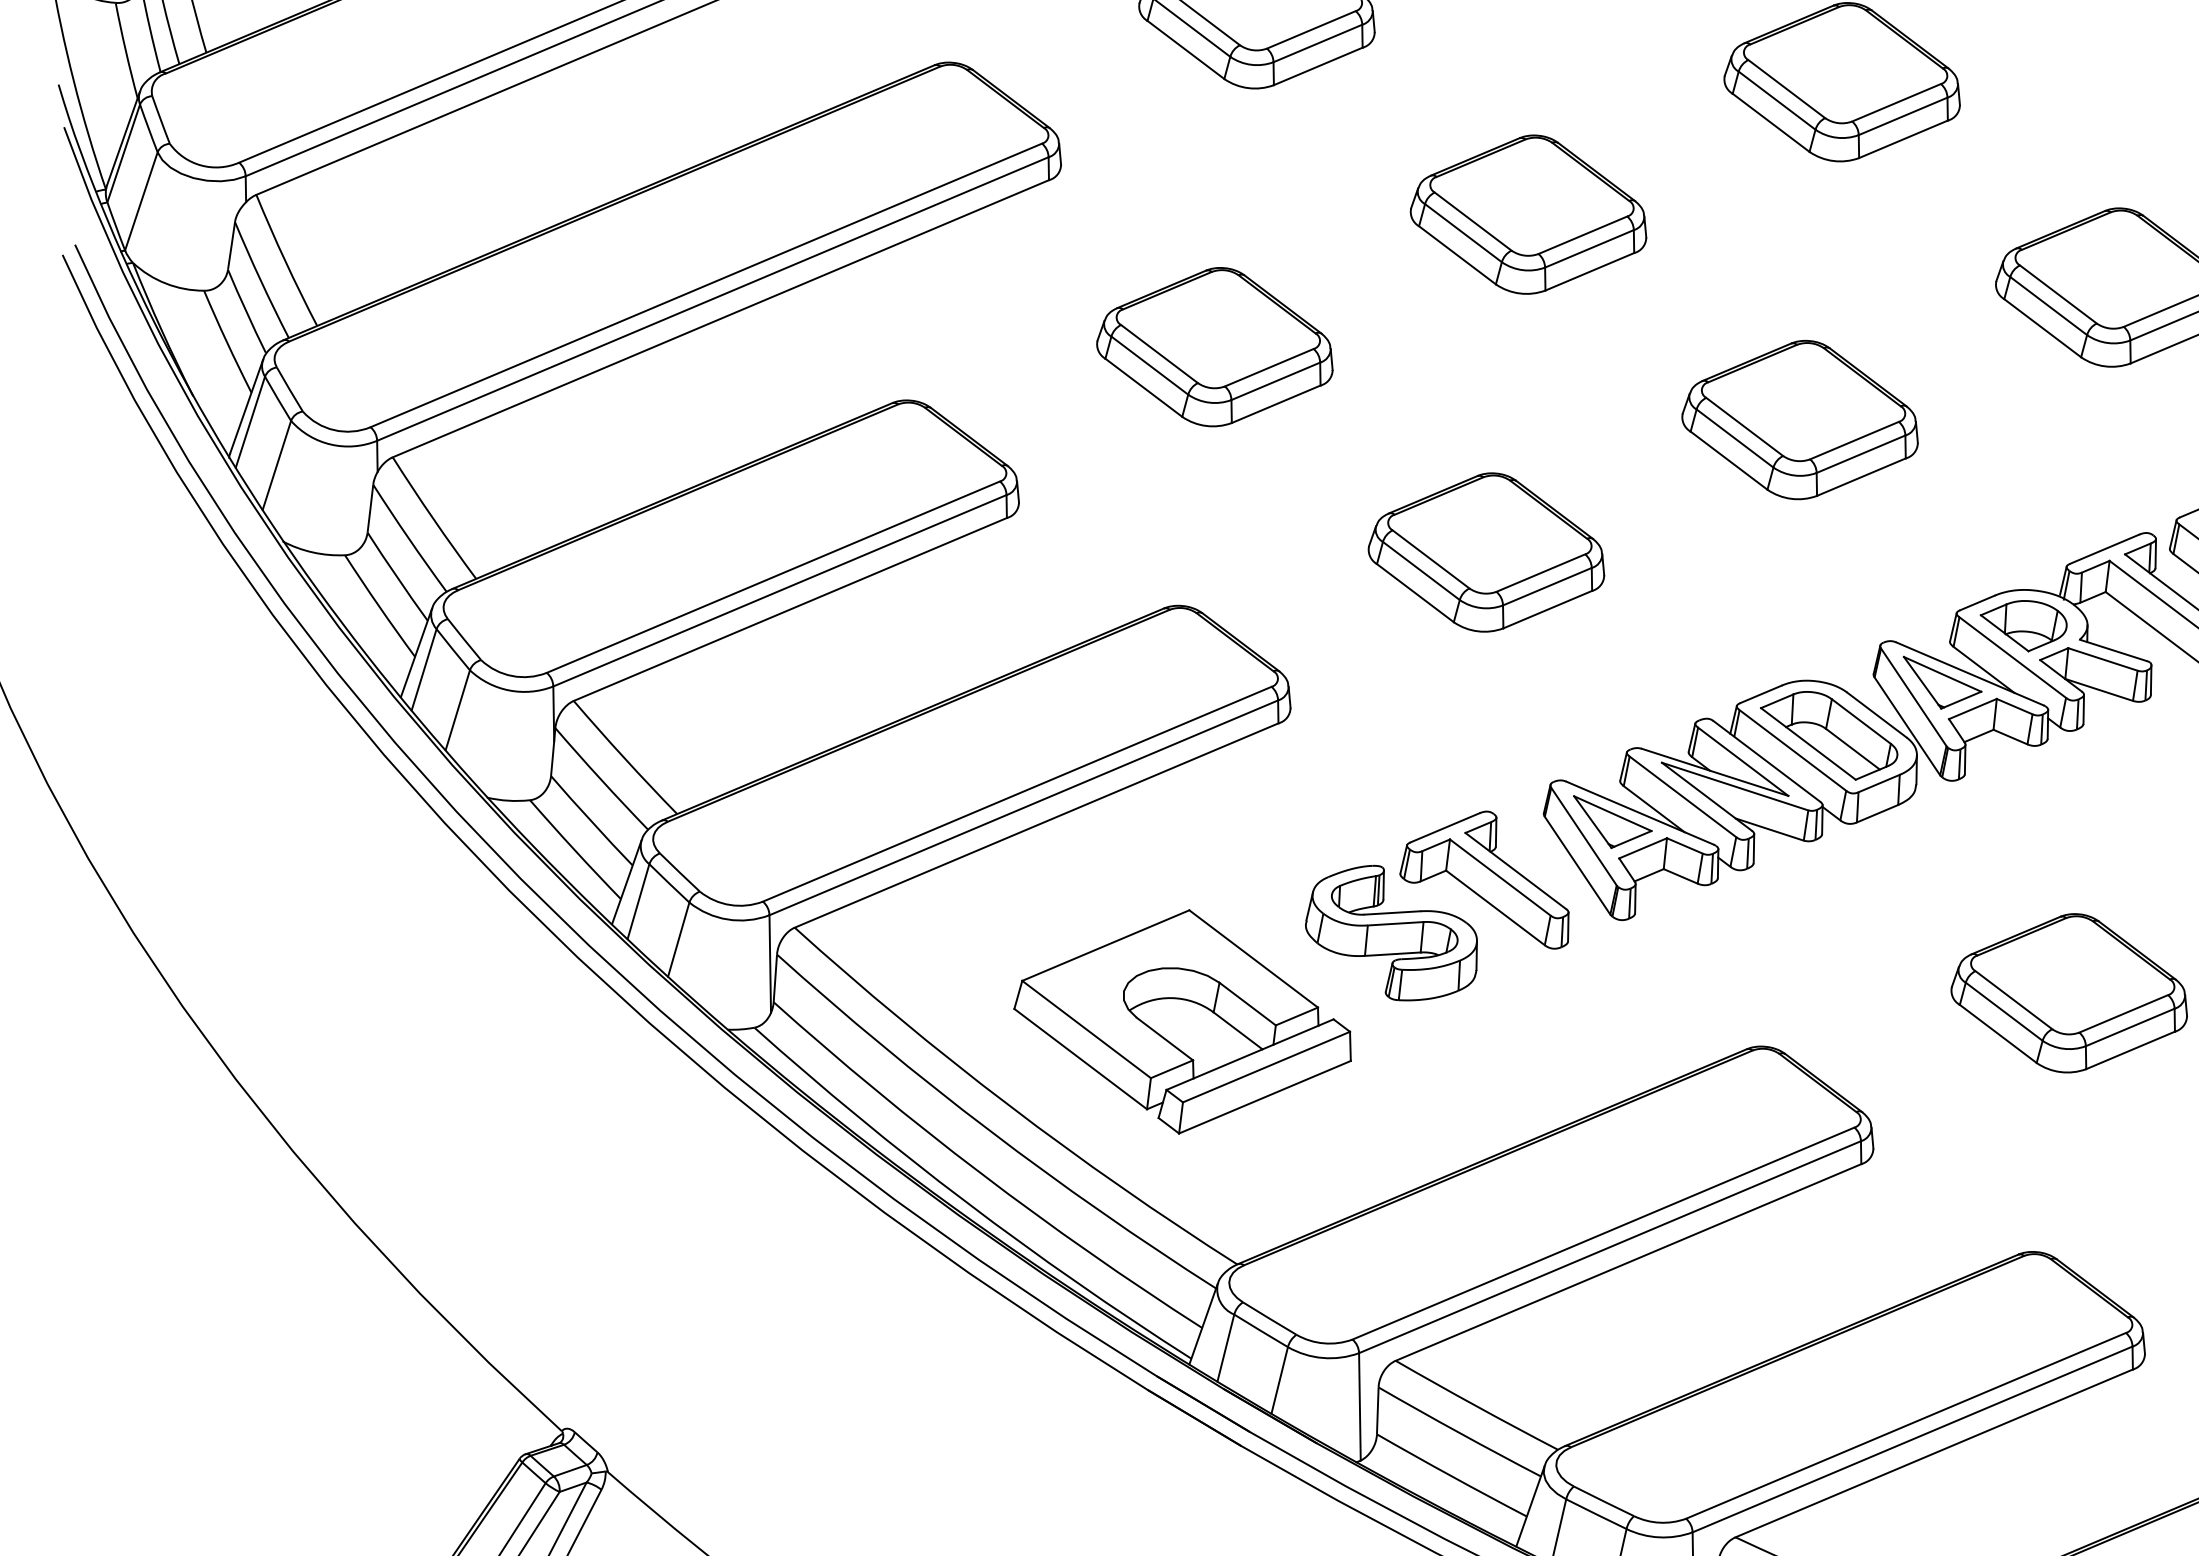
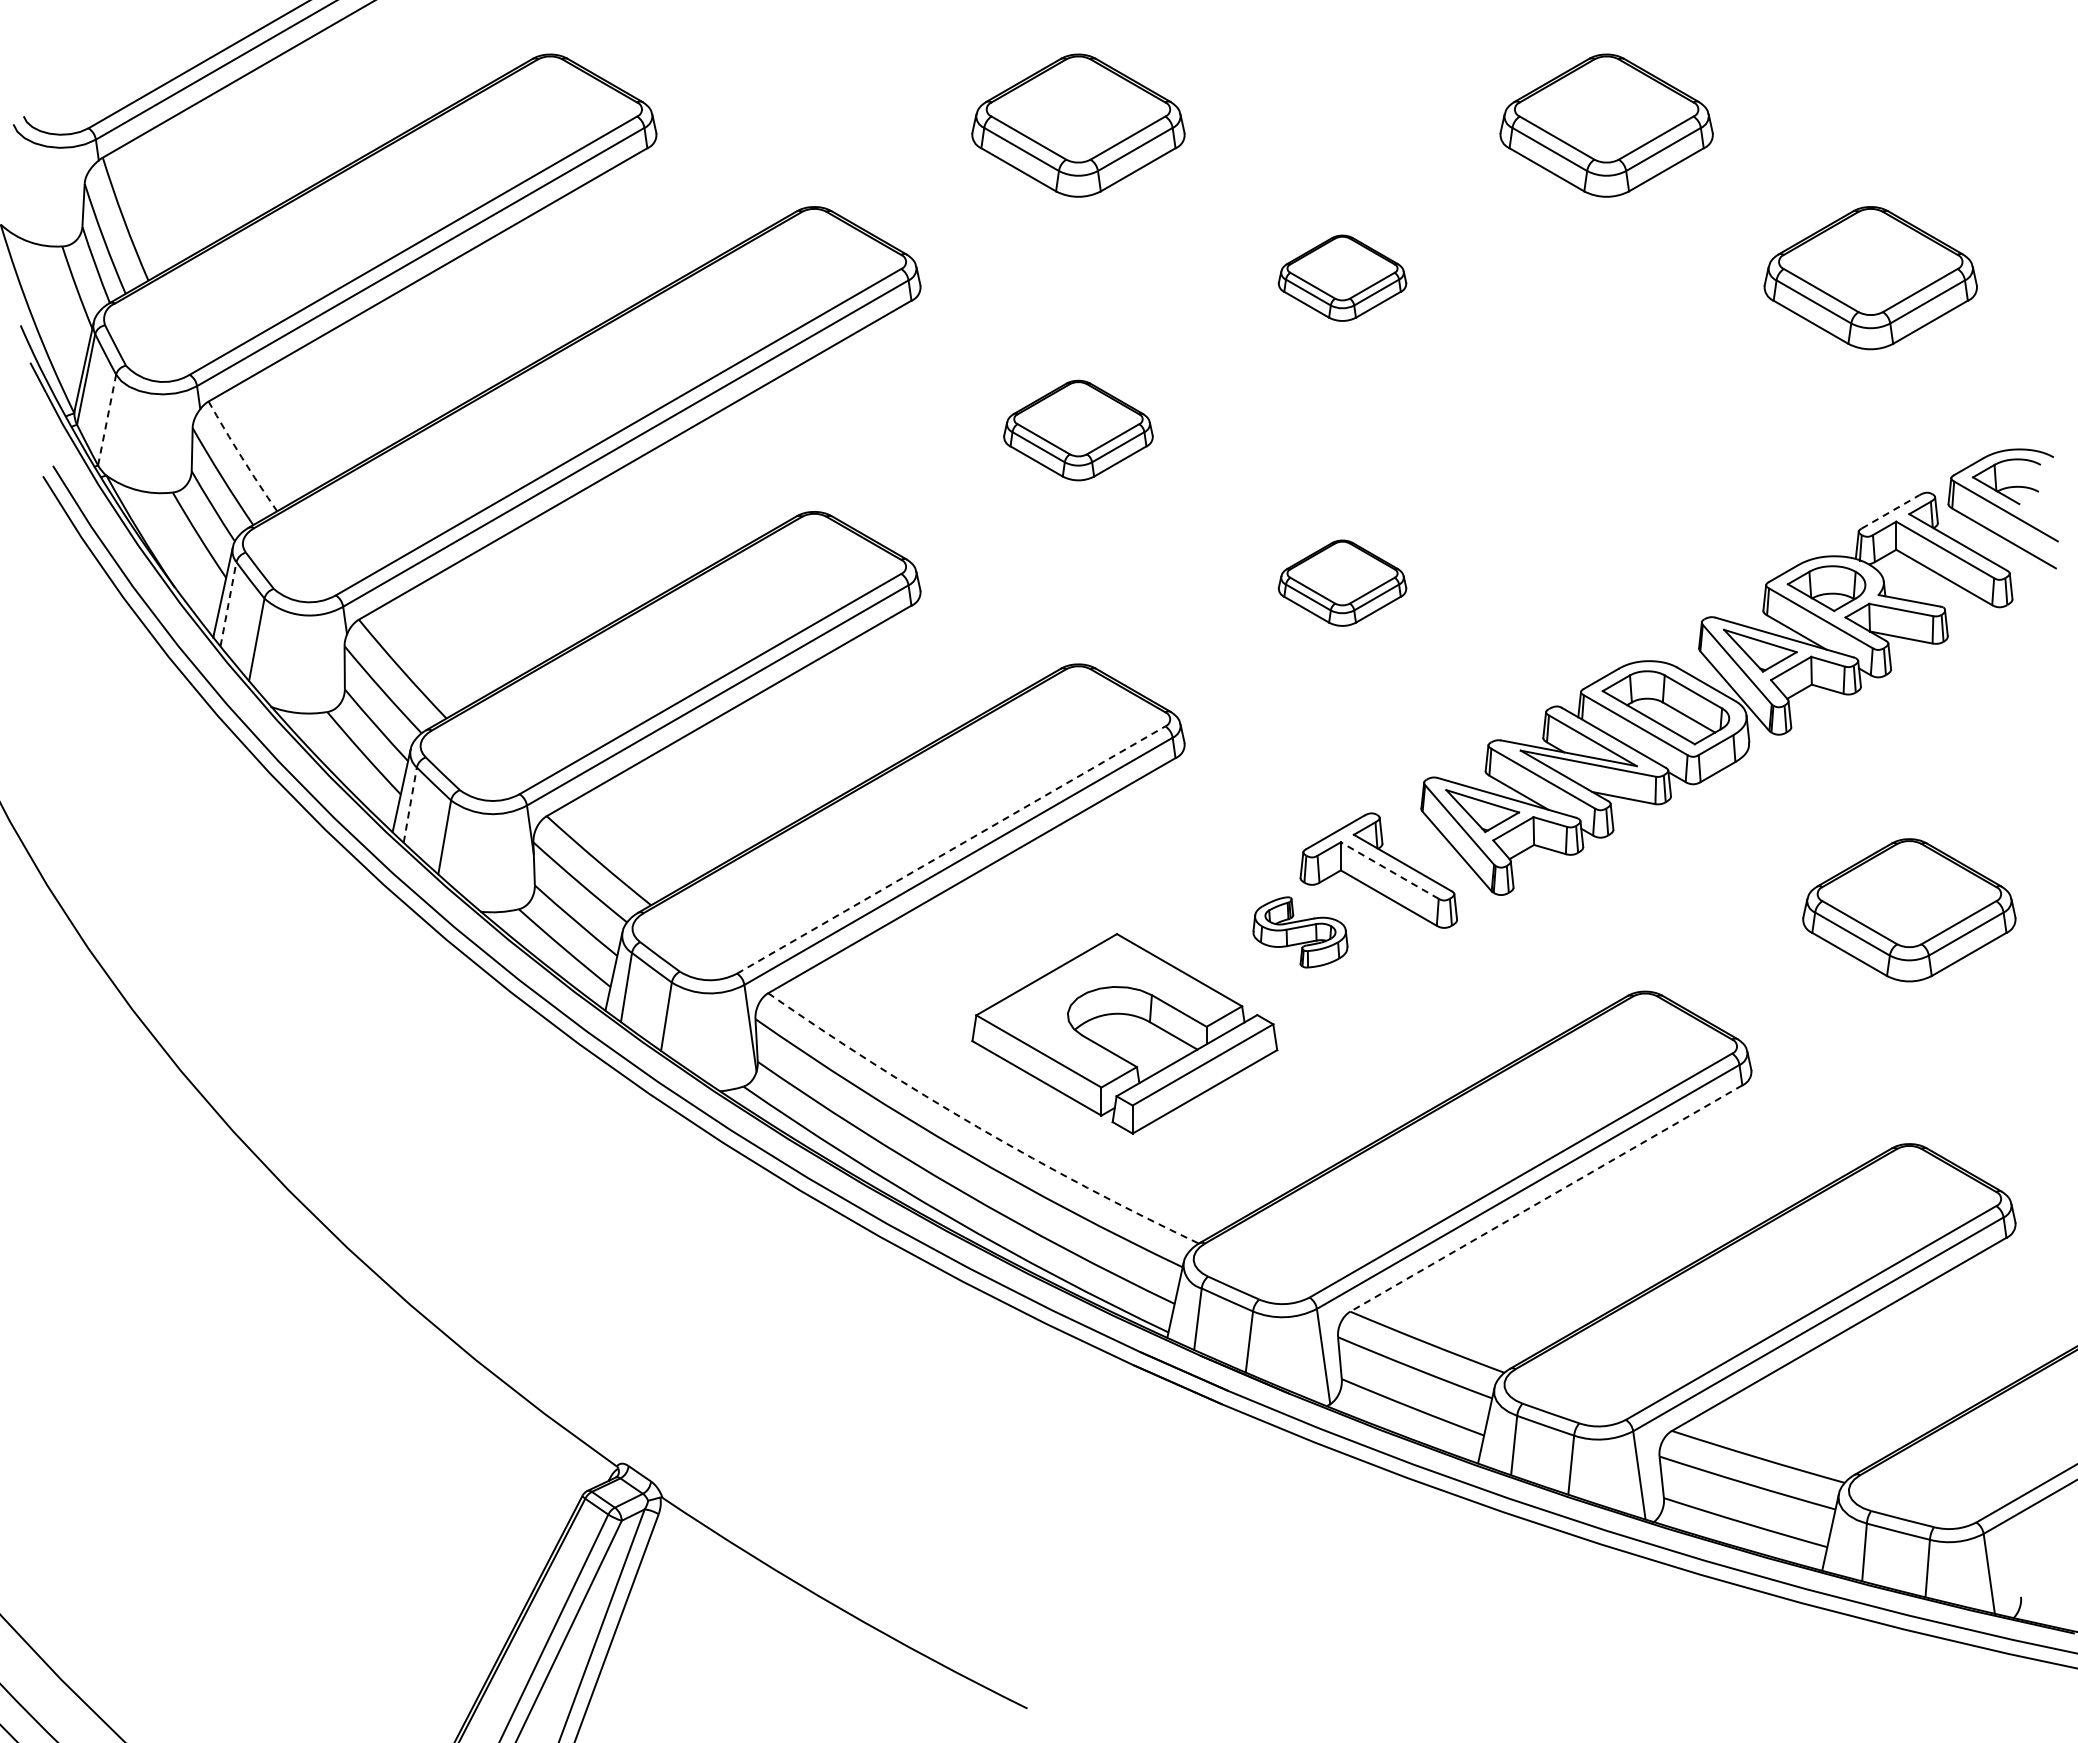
line: (141, 200) -> (107, 419), solid -> dashed
part: (1529, 215) -> (1342, 278), size x0.6
arc: (285, 261) -> (241, 457), solid -> dashed
part: (1216, 347) -> (1078, 430), size x0.7
part: (1801, 419) -> (1606, 430), removed
line: (250, 422) -> (228, 604), solid -> dashed
line: (2105, 548) -> (1891, 511), solid -> dashed
part: (1487, 552) -> (1342, 583), size x0.6
line: (424, 669) -> (410, 804), solid -> dashed
line: (1017, 793) -> (951, 849), solid -> dashed
line: (1500, 877) -> (1389, 870), solid -> dashed
part: (1392, 933) -> (1300, 932), size x0.6
arc: (1009, 1105) -> (978, 1127), solid -> dashed
line: (1627, 1262) -> (1545, 1198), solid -> dashed

